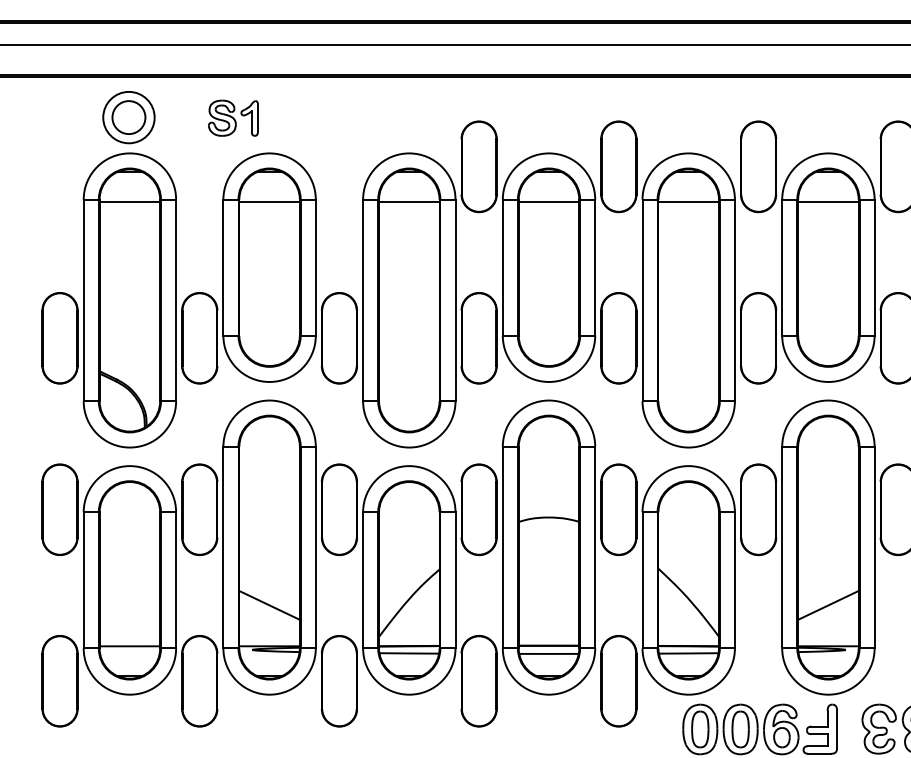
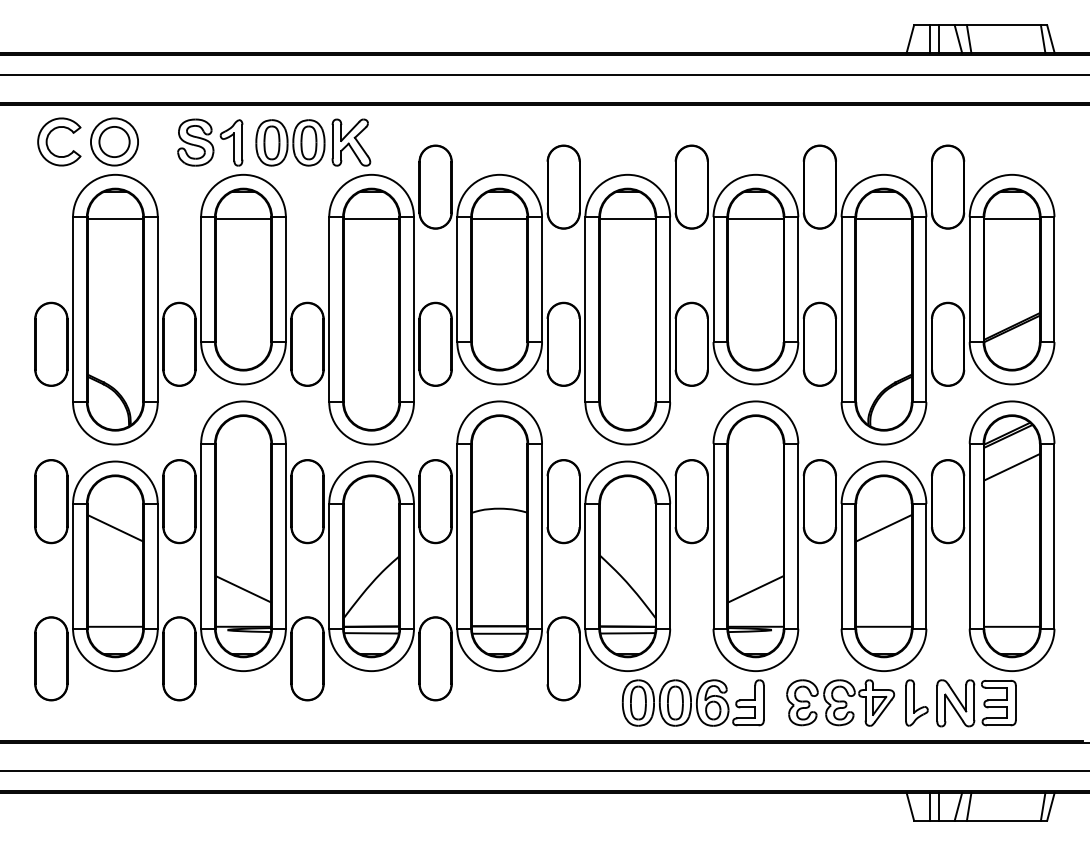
part: (56, 113) -> (48, 138), added
part: (233, 118) -> (210, 142), size x1.43
part: (345, 118) -> (313, 142), added
line: (129, 539) -> (115, 528), added

